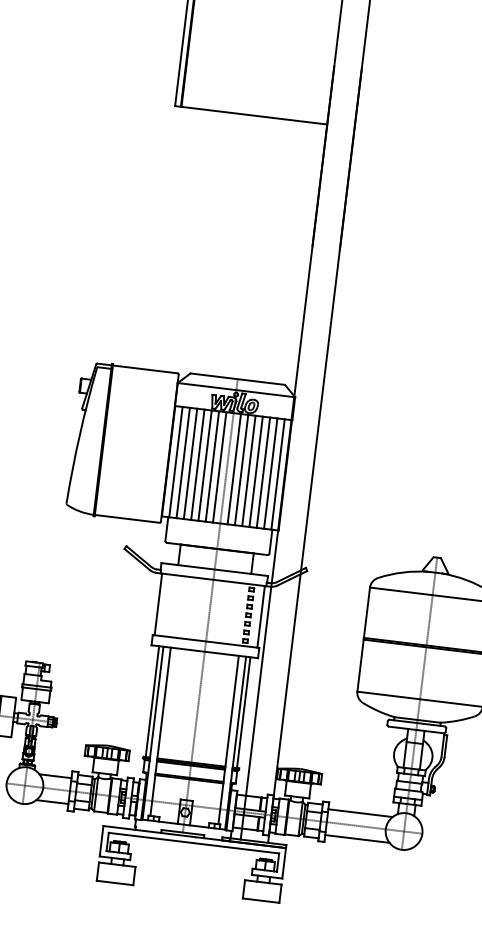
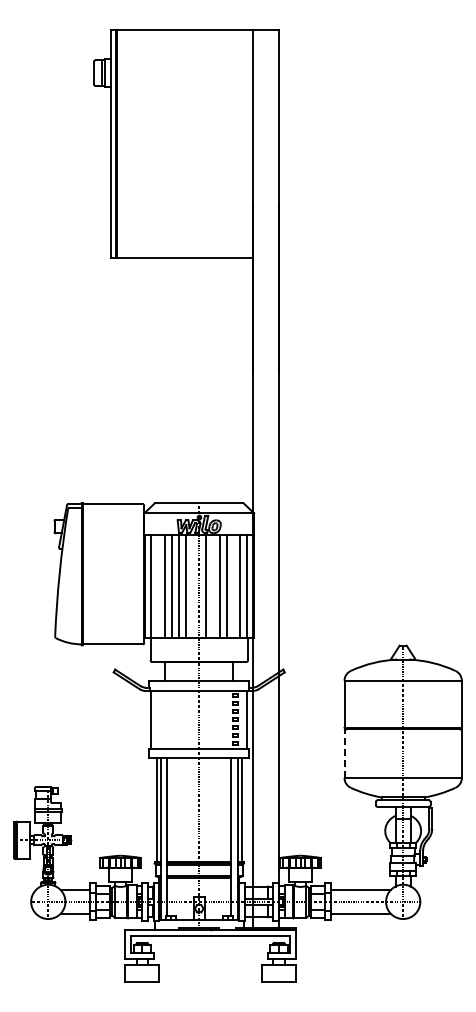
line: (183, 462) -> (158, 586), removed
line: (219, 467) -> (192, 586), removed
line: (241, 469) -> (212, 586), removed
line: (263, 472) -> (233, 586), removed
line: (360, 665) -> (344, 753), solid -> dashed

